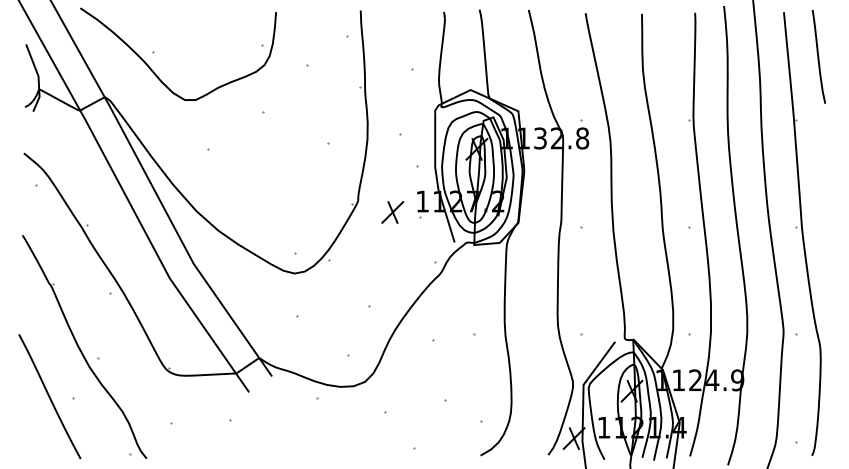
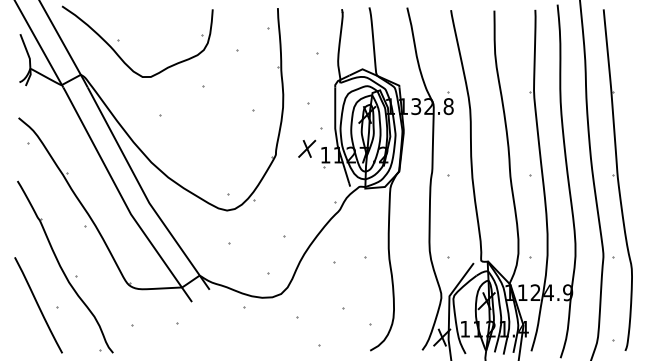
curve: (818, 56) -> (630, 43), removed
part: (392, 212) -> (306, 148), moved

